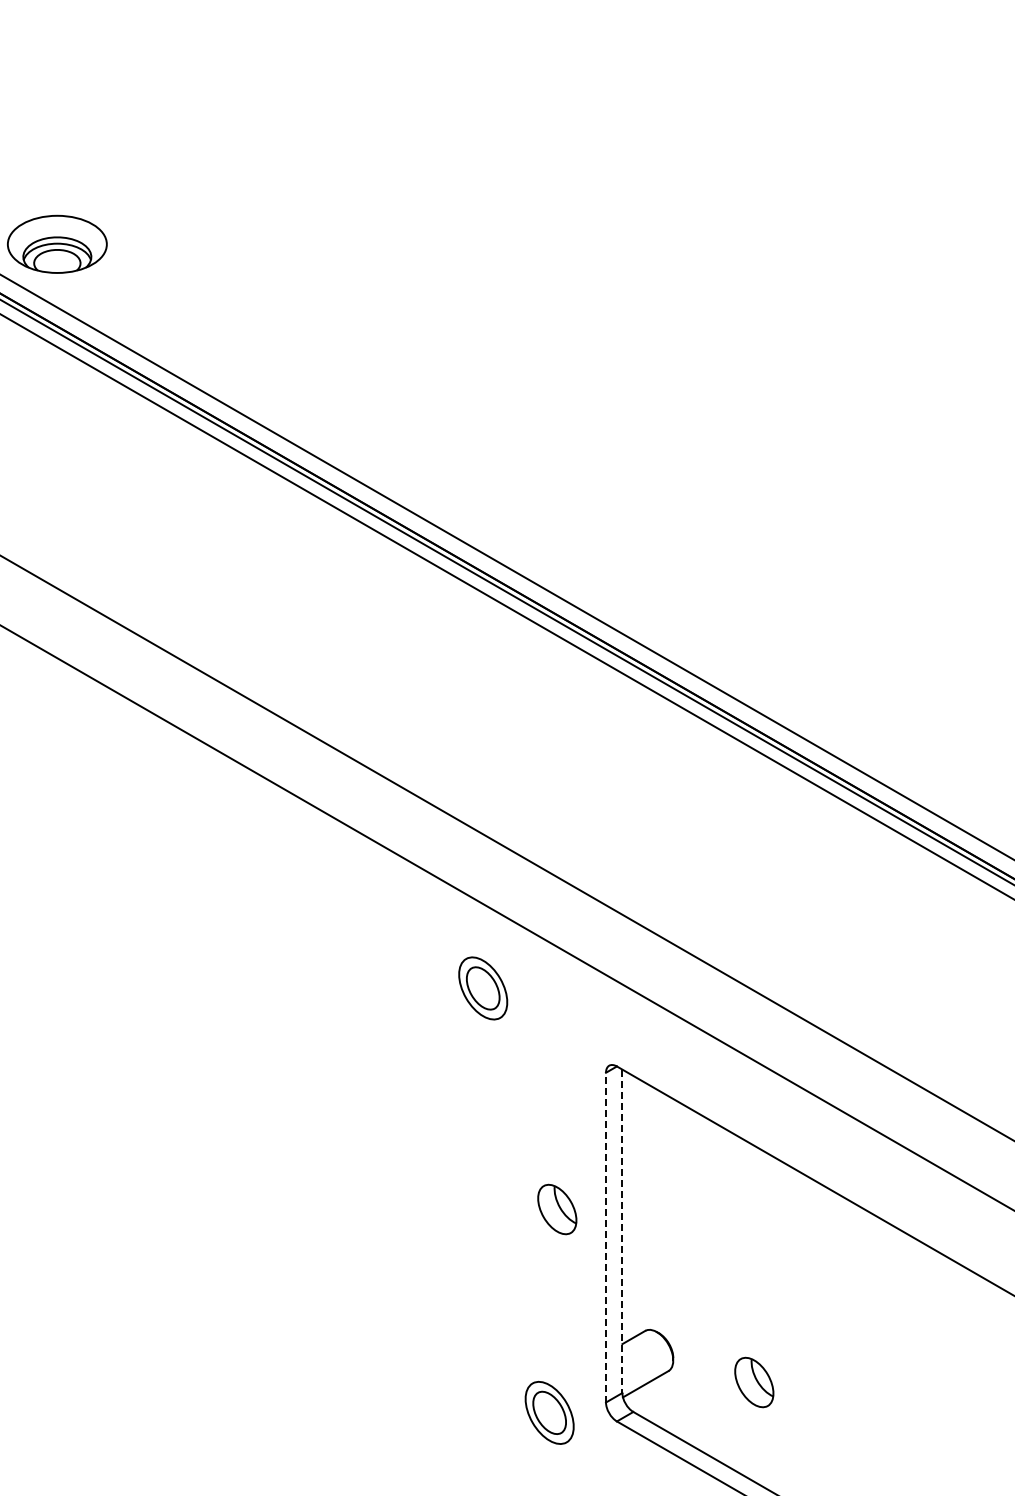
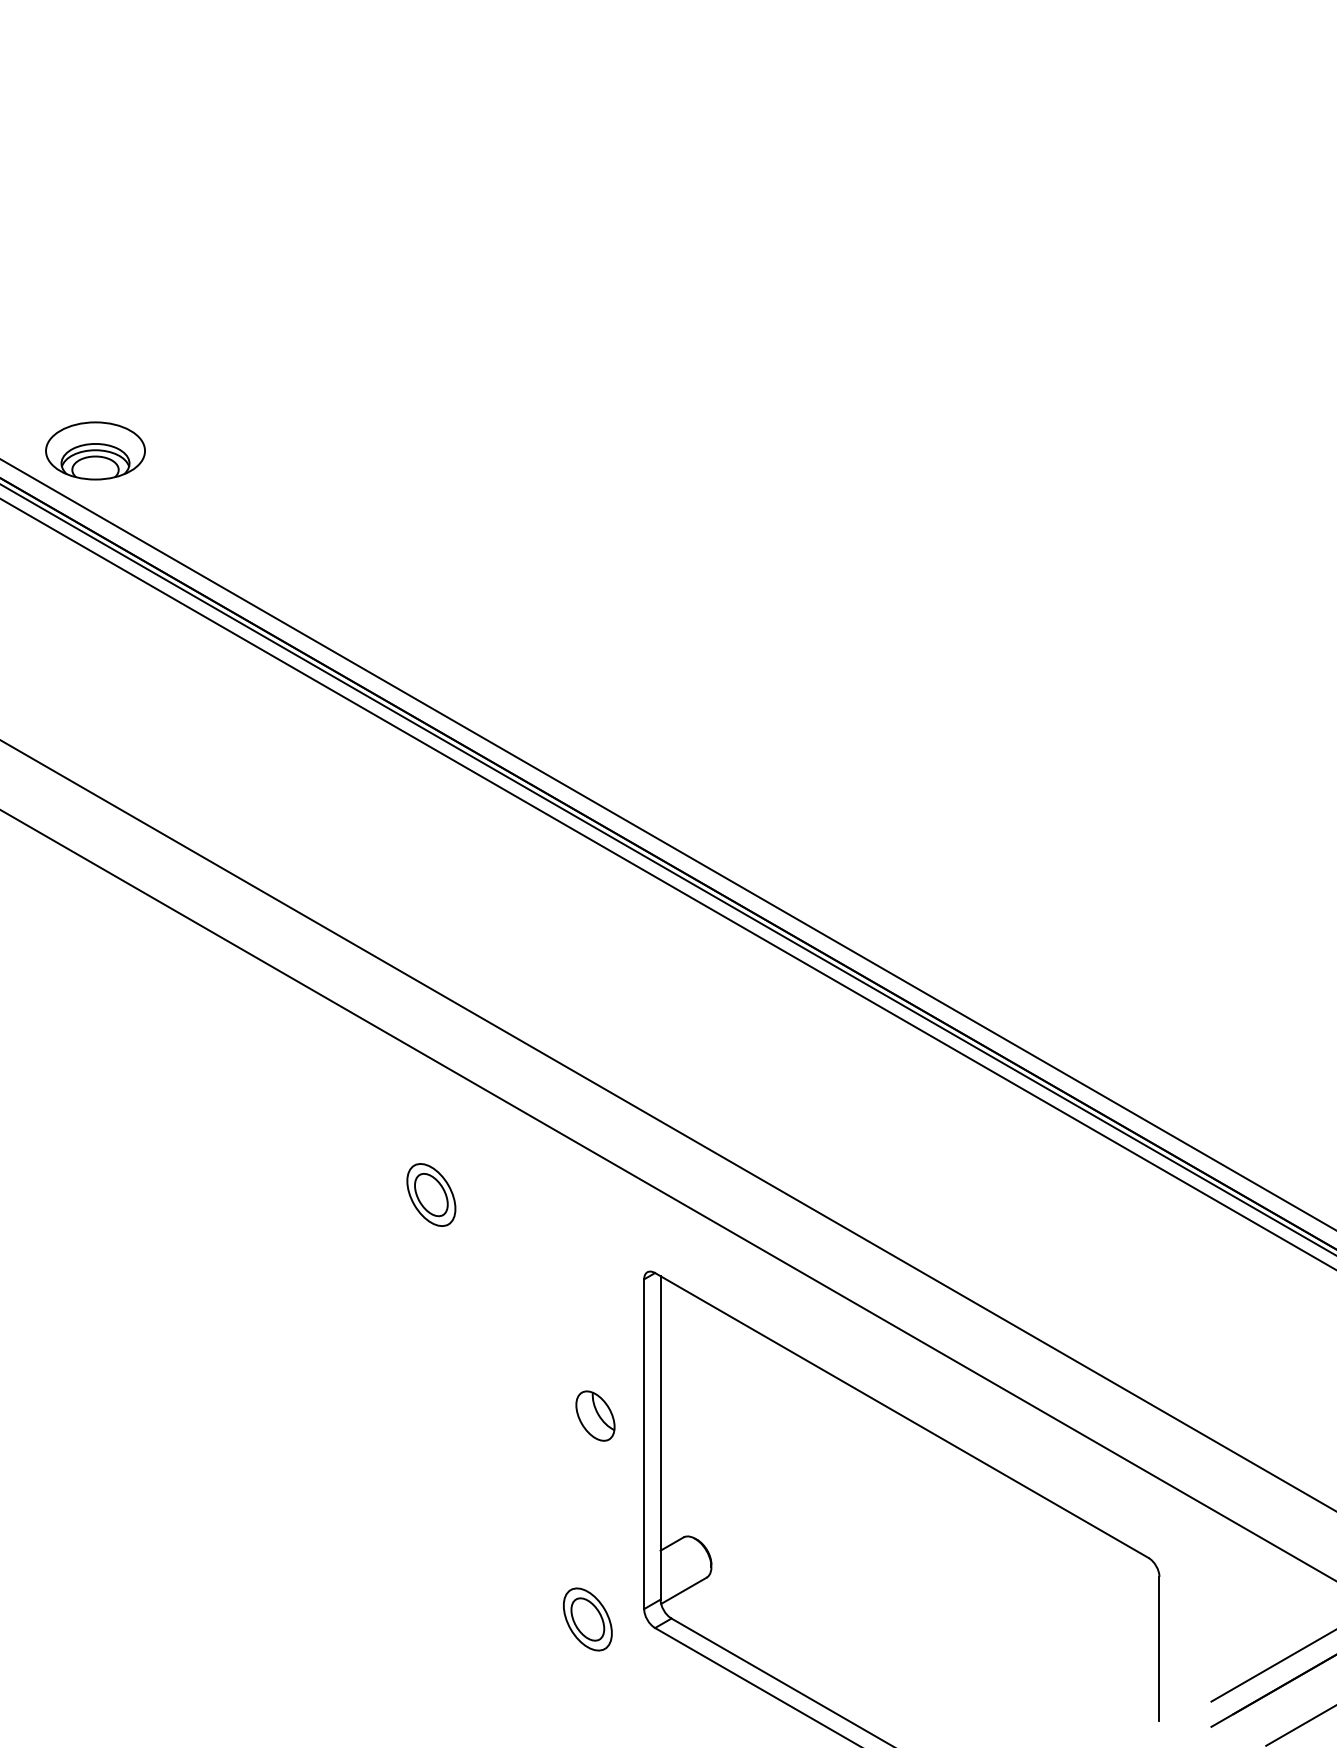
part: (483, 987) -> (431, 1194), moved
line: (622, 1230) -> (660, 1437), dashed -> solid
line: (606, 1237) -> (644, 1444), dashed -> solid
part: (754, 1381) -> (792, 1588), removed

